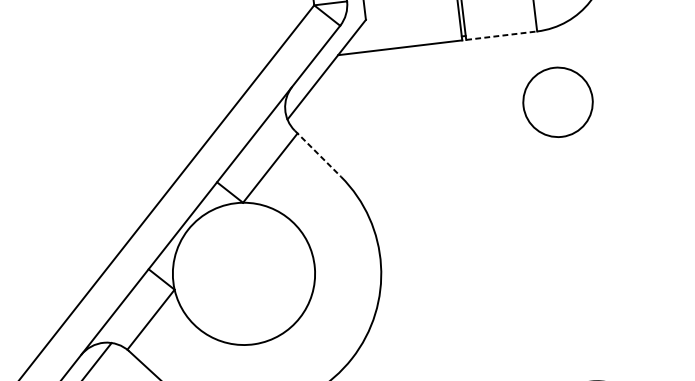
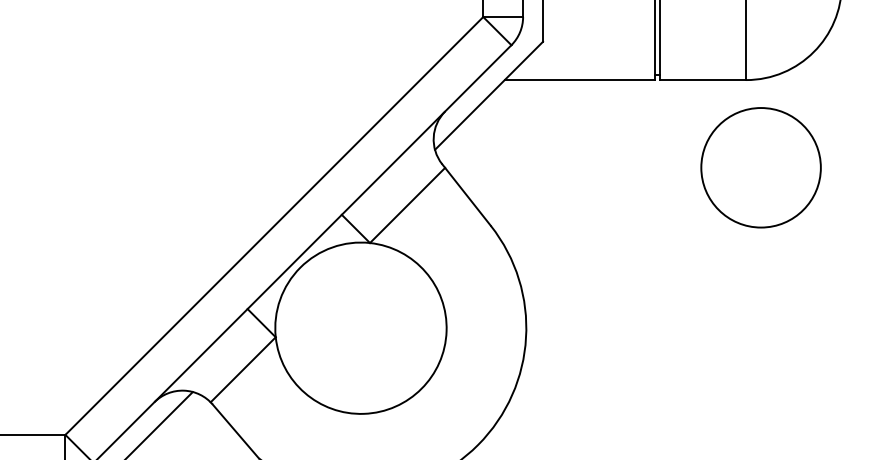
line: (502, 36) -> (703, 80), dashed -> solid
circle: (557, 102) -> (760, 167), size x1.43
line: (317, 154) -> (466, 195), dashed -> solid

